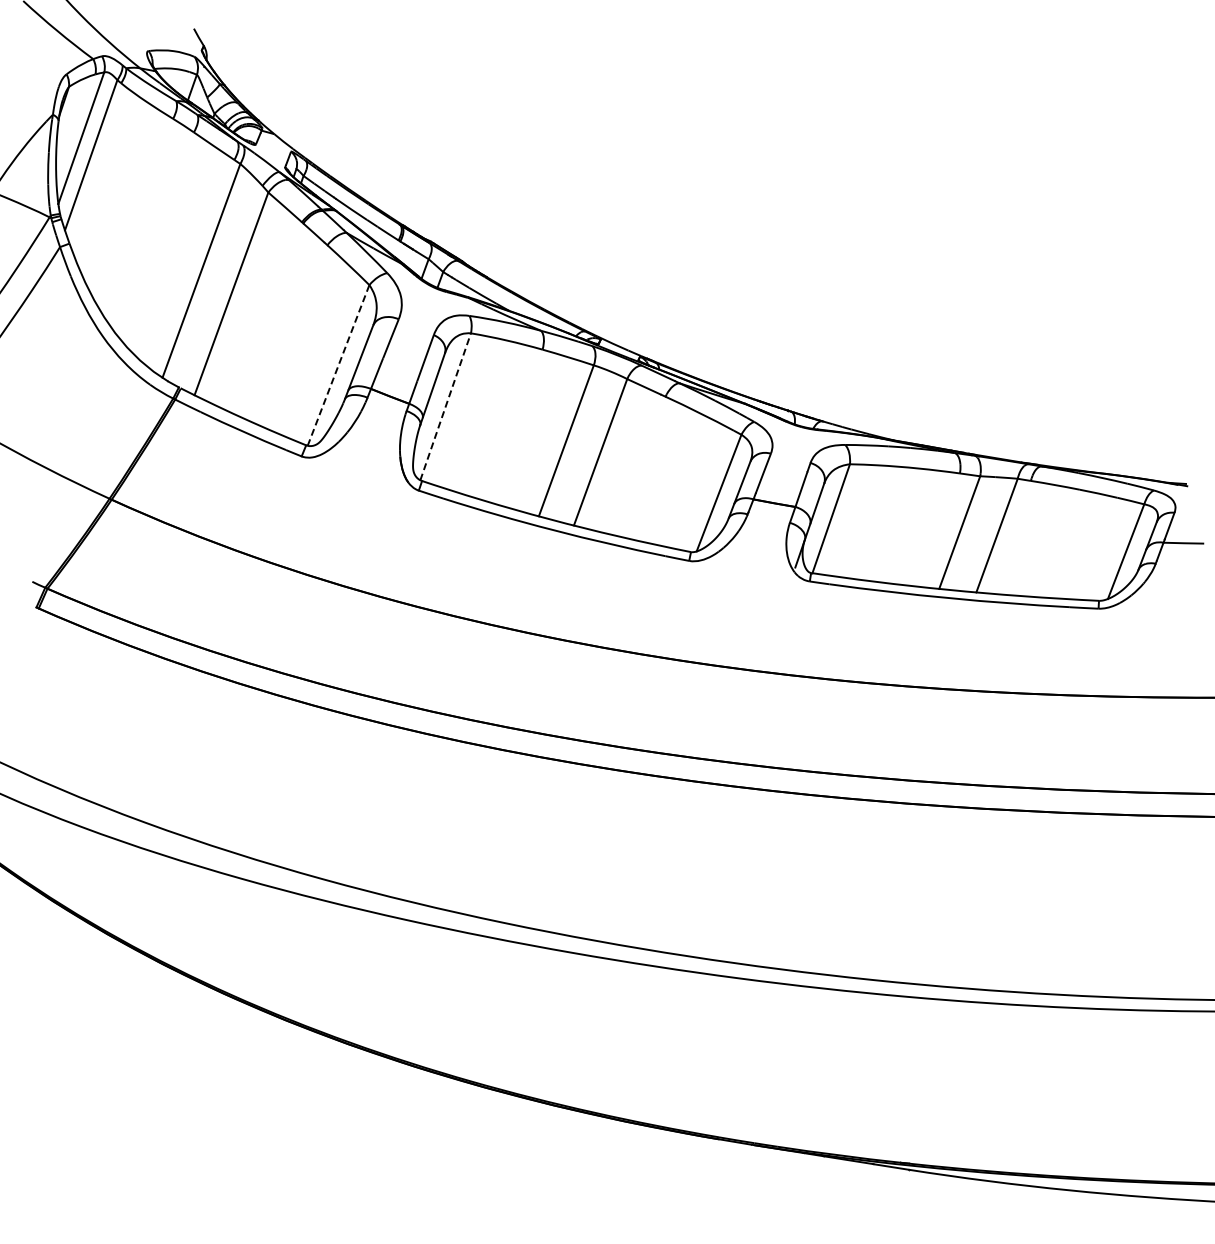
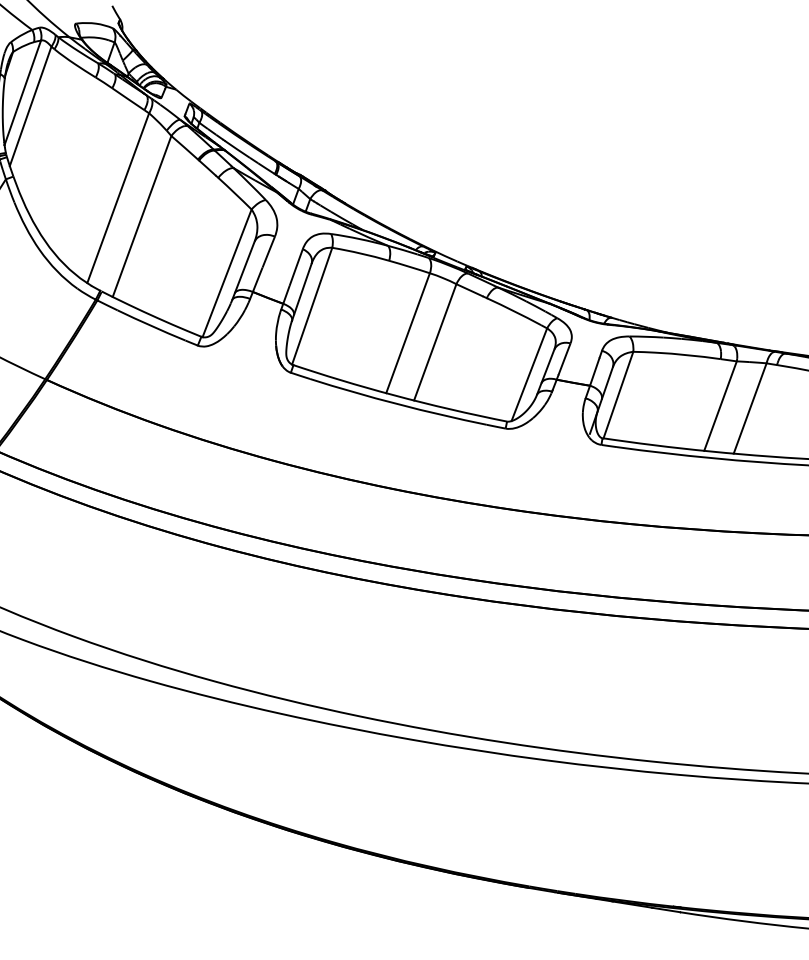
line: (338, 365) -> (227, 273), dashed -> solid
line: (445, 406) -> (312, 305), dashed -> solid

